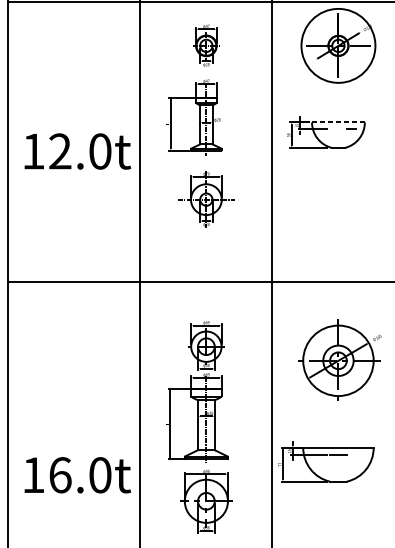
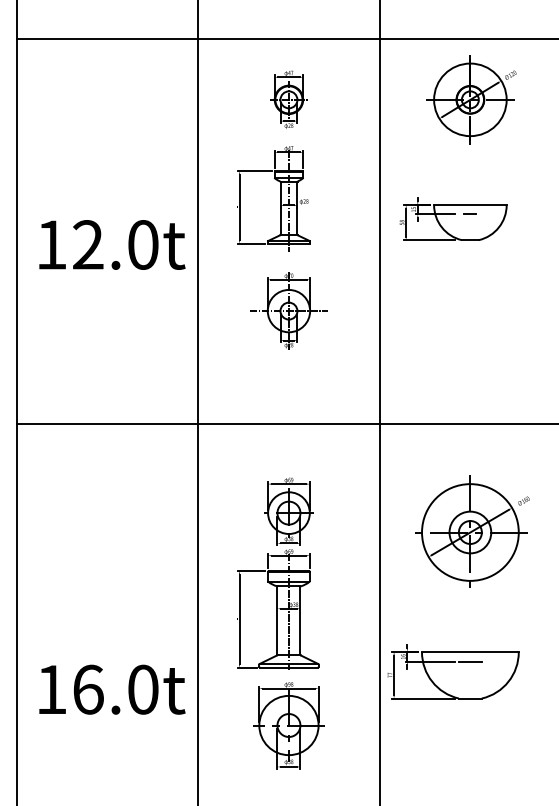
circle: (338, 45) -> (470, 99), size x0.71
line: (338, 122) -> (470, 205), dashed -> solid
line: (350, 128) -> (469, 213), moved

